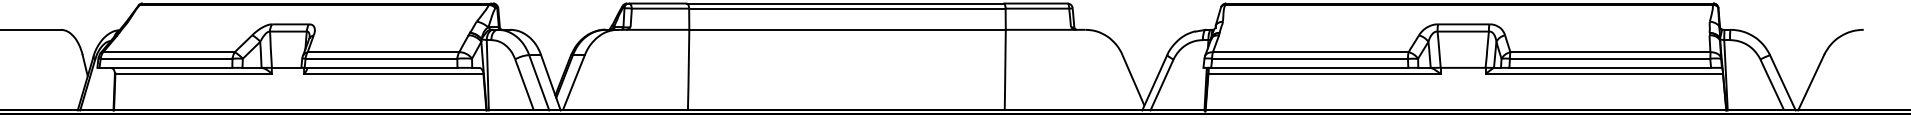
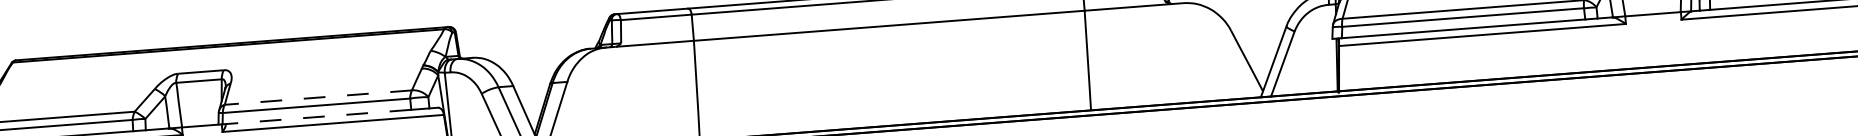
line: (383, 52) -> (318, 97), solid -> dashed
line: (380, 67) -> (316, 116), solid -> dashed

